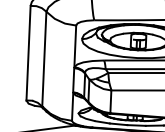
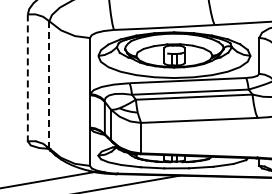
line: (28, 53) -> (27, 78), solid -> dashed
line: (44, 58) -> (49, 84), solid -> dashed

